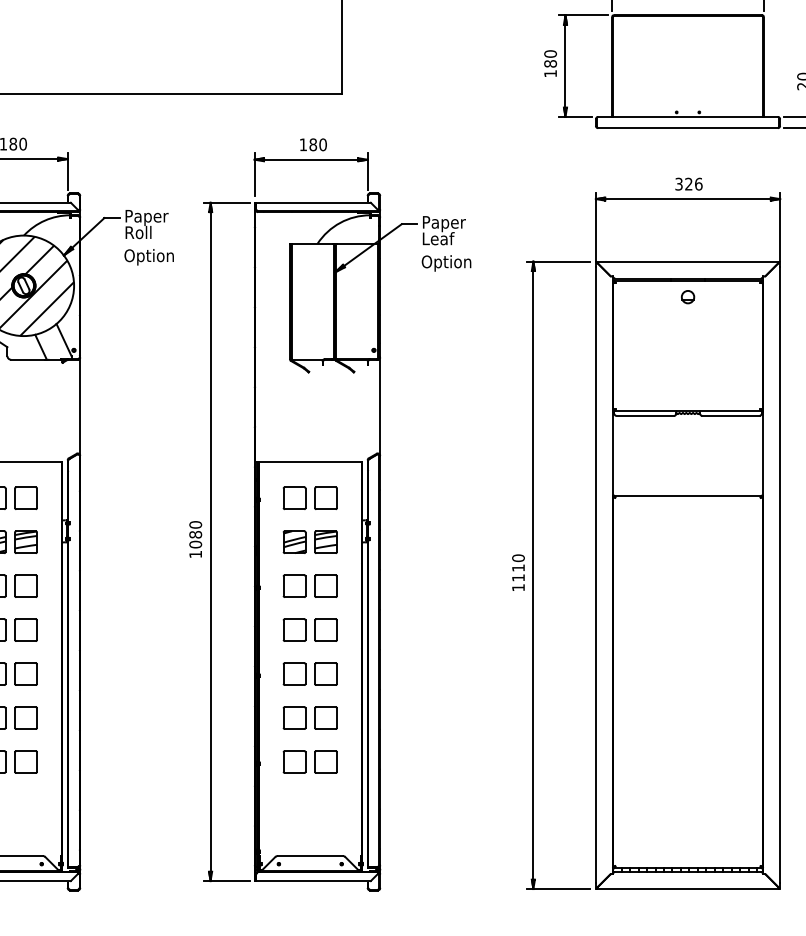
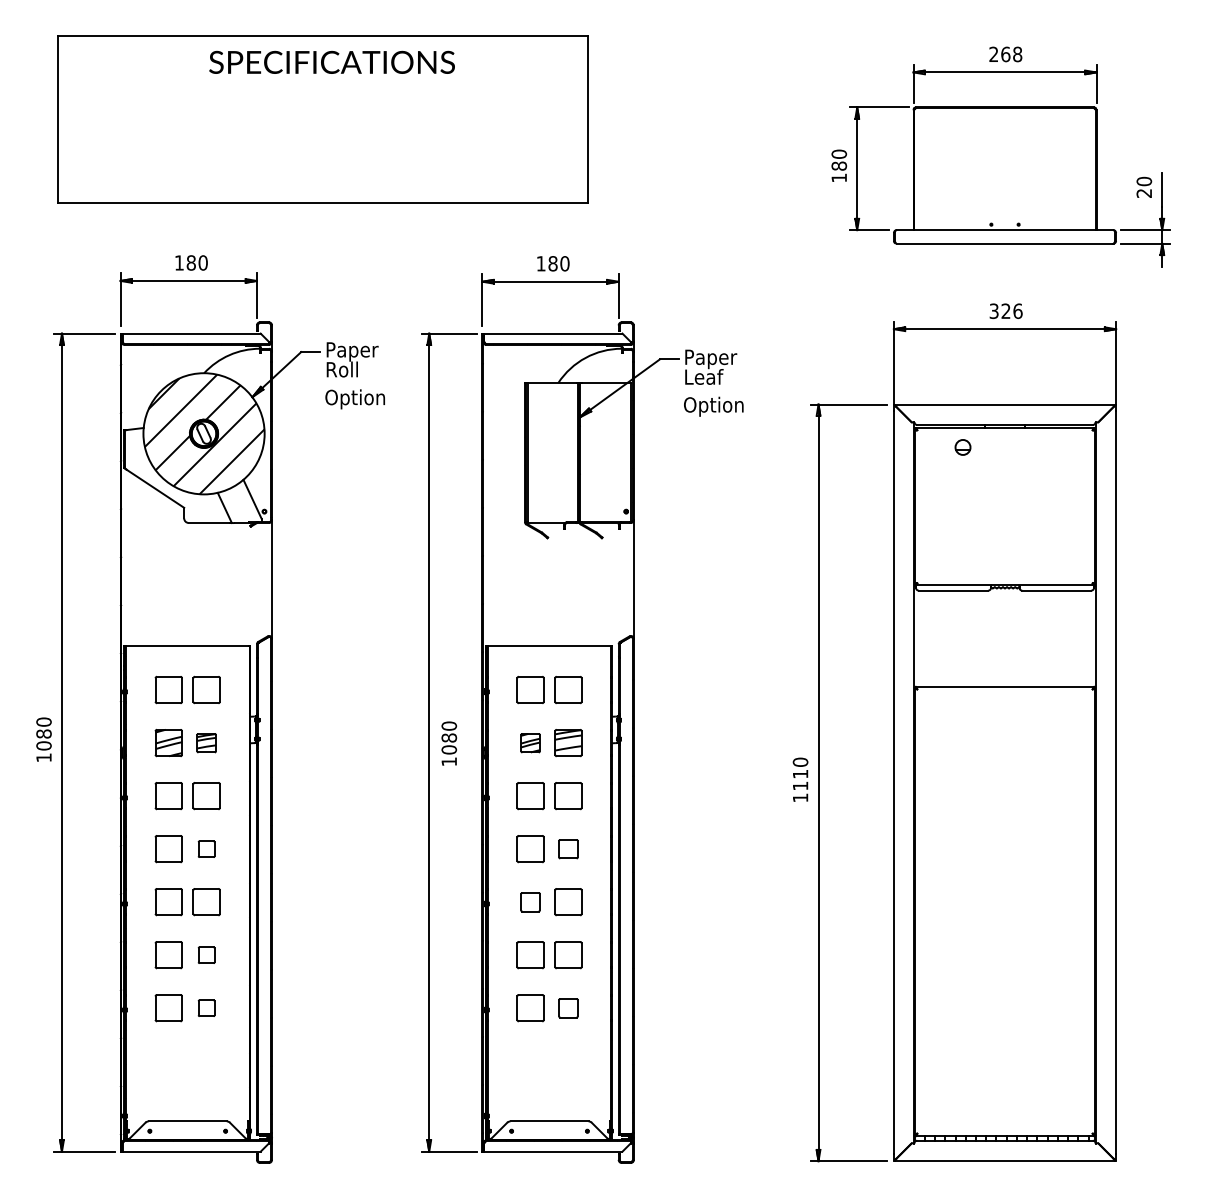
part: (687, 297) -> (962, 447), moved
text: (195, 539) -> (449, 743), moved
part: (25, 542) -> (206, 743), size x0.7
part: (294, 542) -> (530, 743), size x0.7
part: (25, 630) -> (206, 849), size x0.6
part: (326, 630) -> (568, 849), size x0.7
part: (294, 674) -> (530, 902), size x0.7
part: (25, 718) -> (206, 955), size x0.6
part: (25, 762) -> (206, 1008), size x0.6
part: (326, 762) -> (568, 1008), size x0.7

